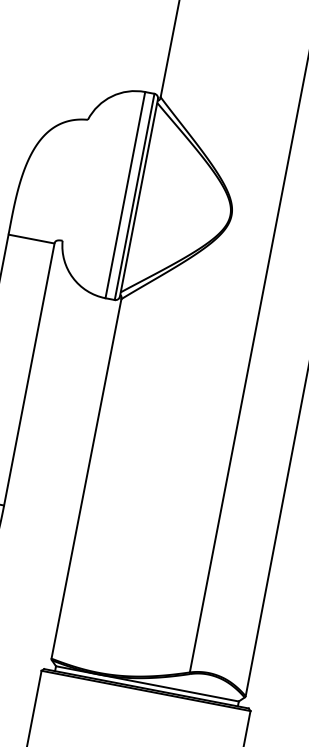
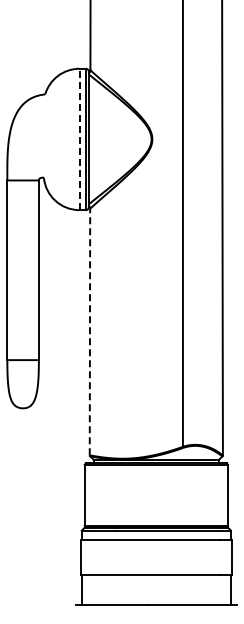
line: (125, 195) -> (79, 139), solid -> dashed
line: (85, 477) -> (89, 331), solid -> dashed

